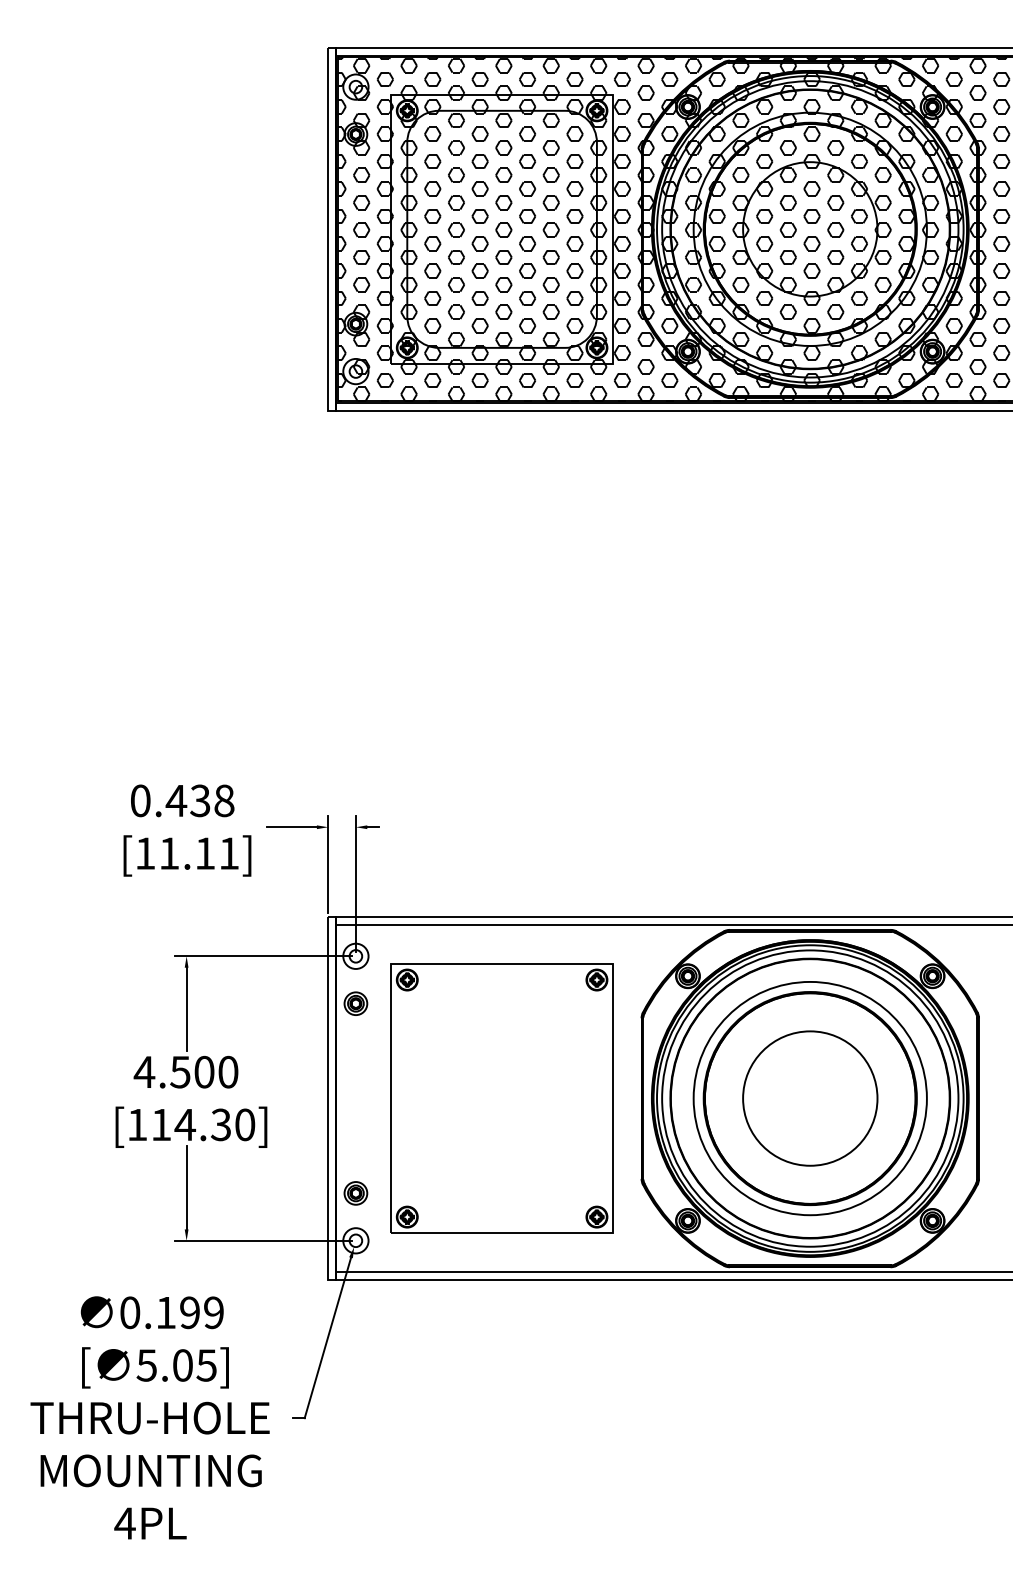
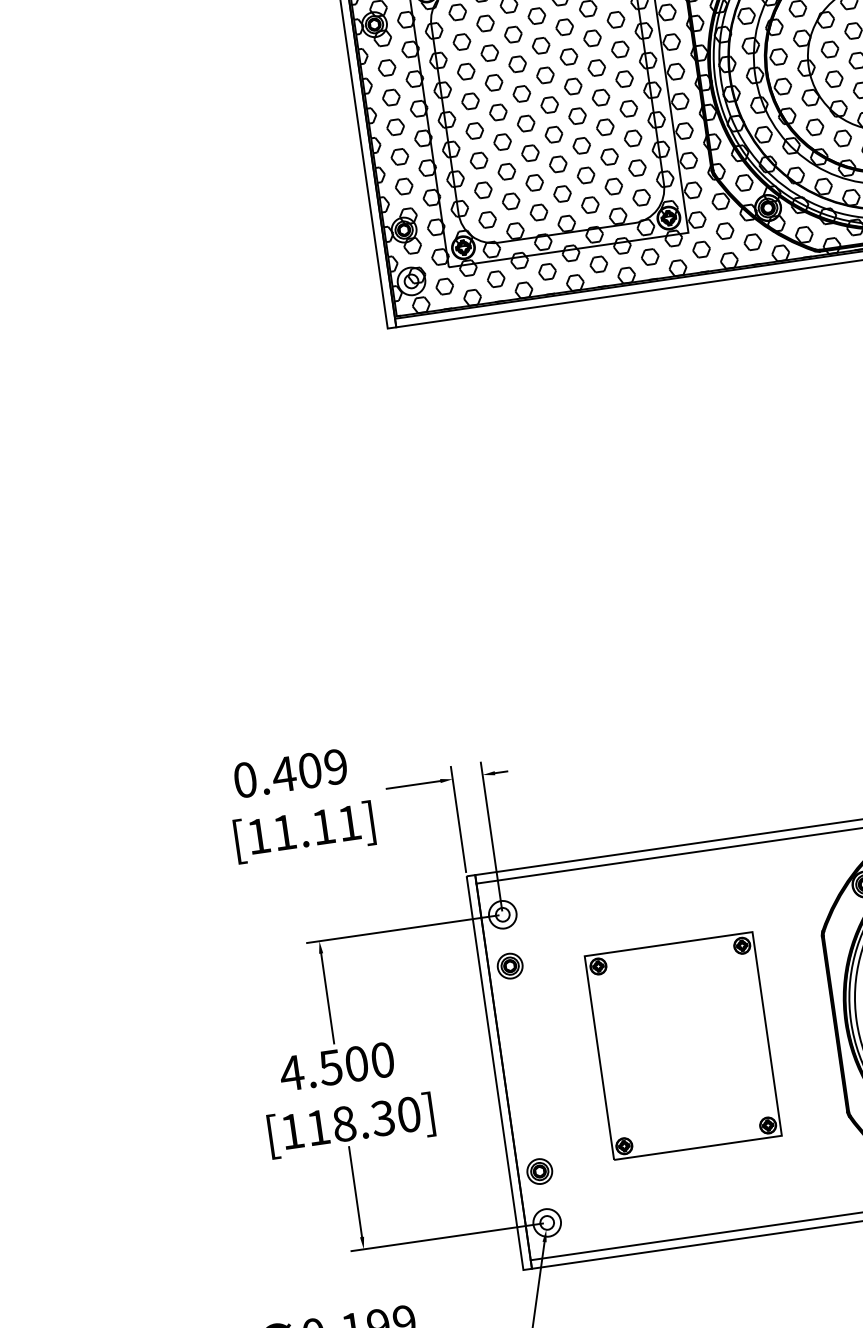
text: (212, 800) -> (323, 768), 0.438 -> 0.409
part: (501, 1098) -> (682, 1046), size x0.7
text: (184, 1124) -> (343, 1123), [114.30] -> [118.30]

